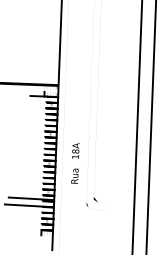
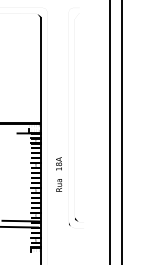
text: (75, 163) -> (59, 174), moved

